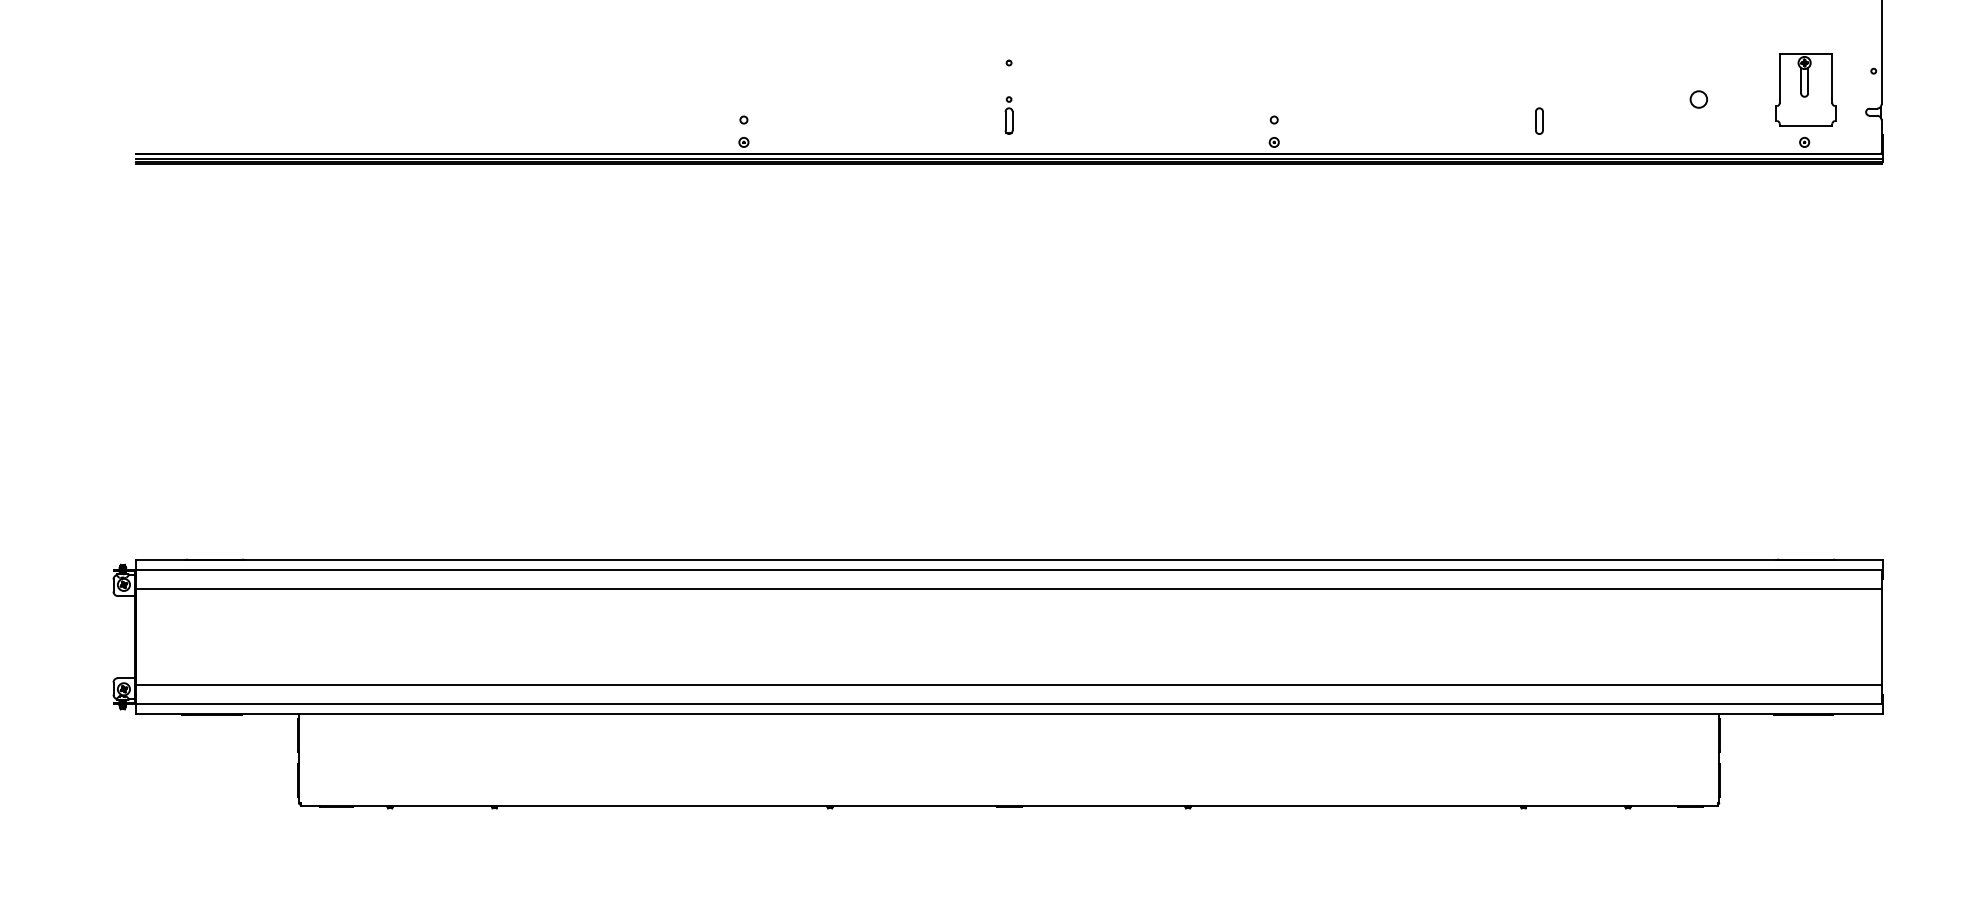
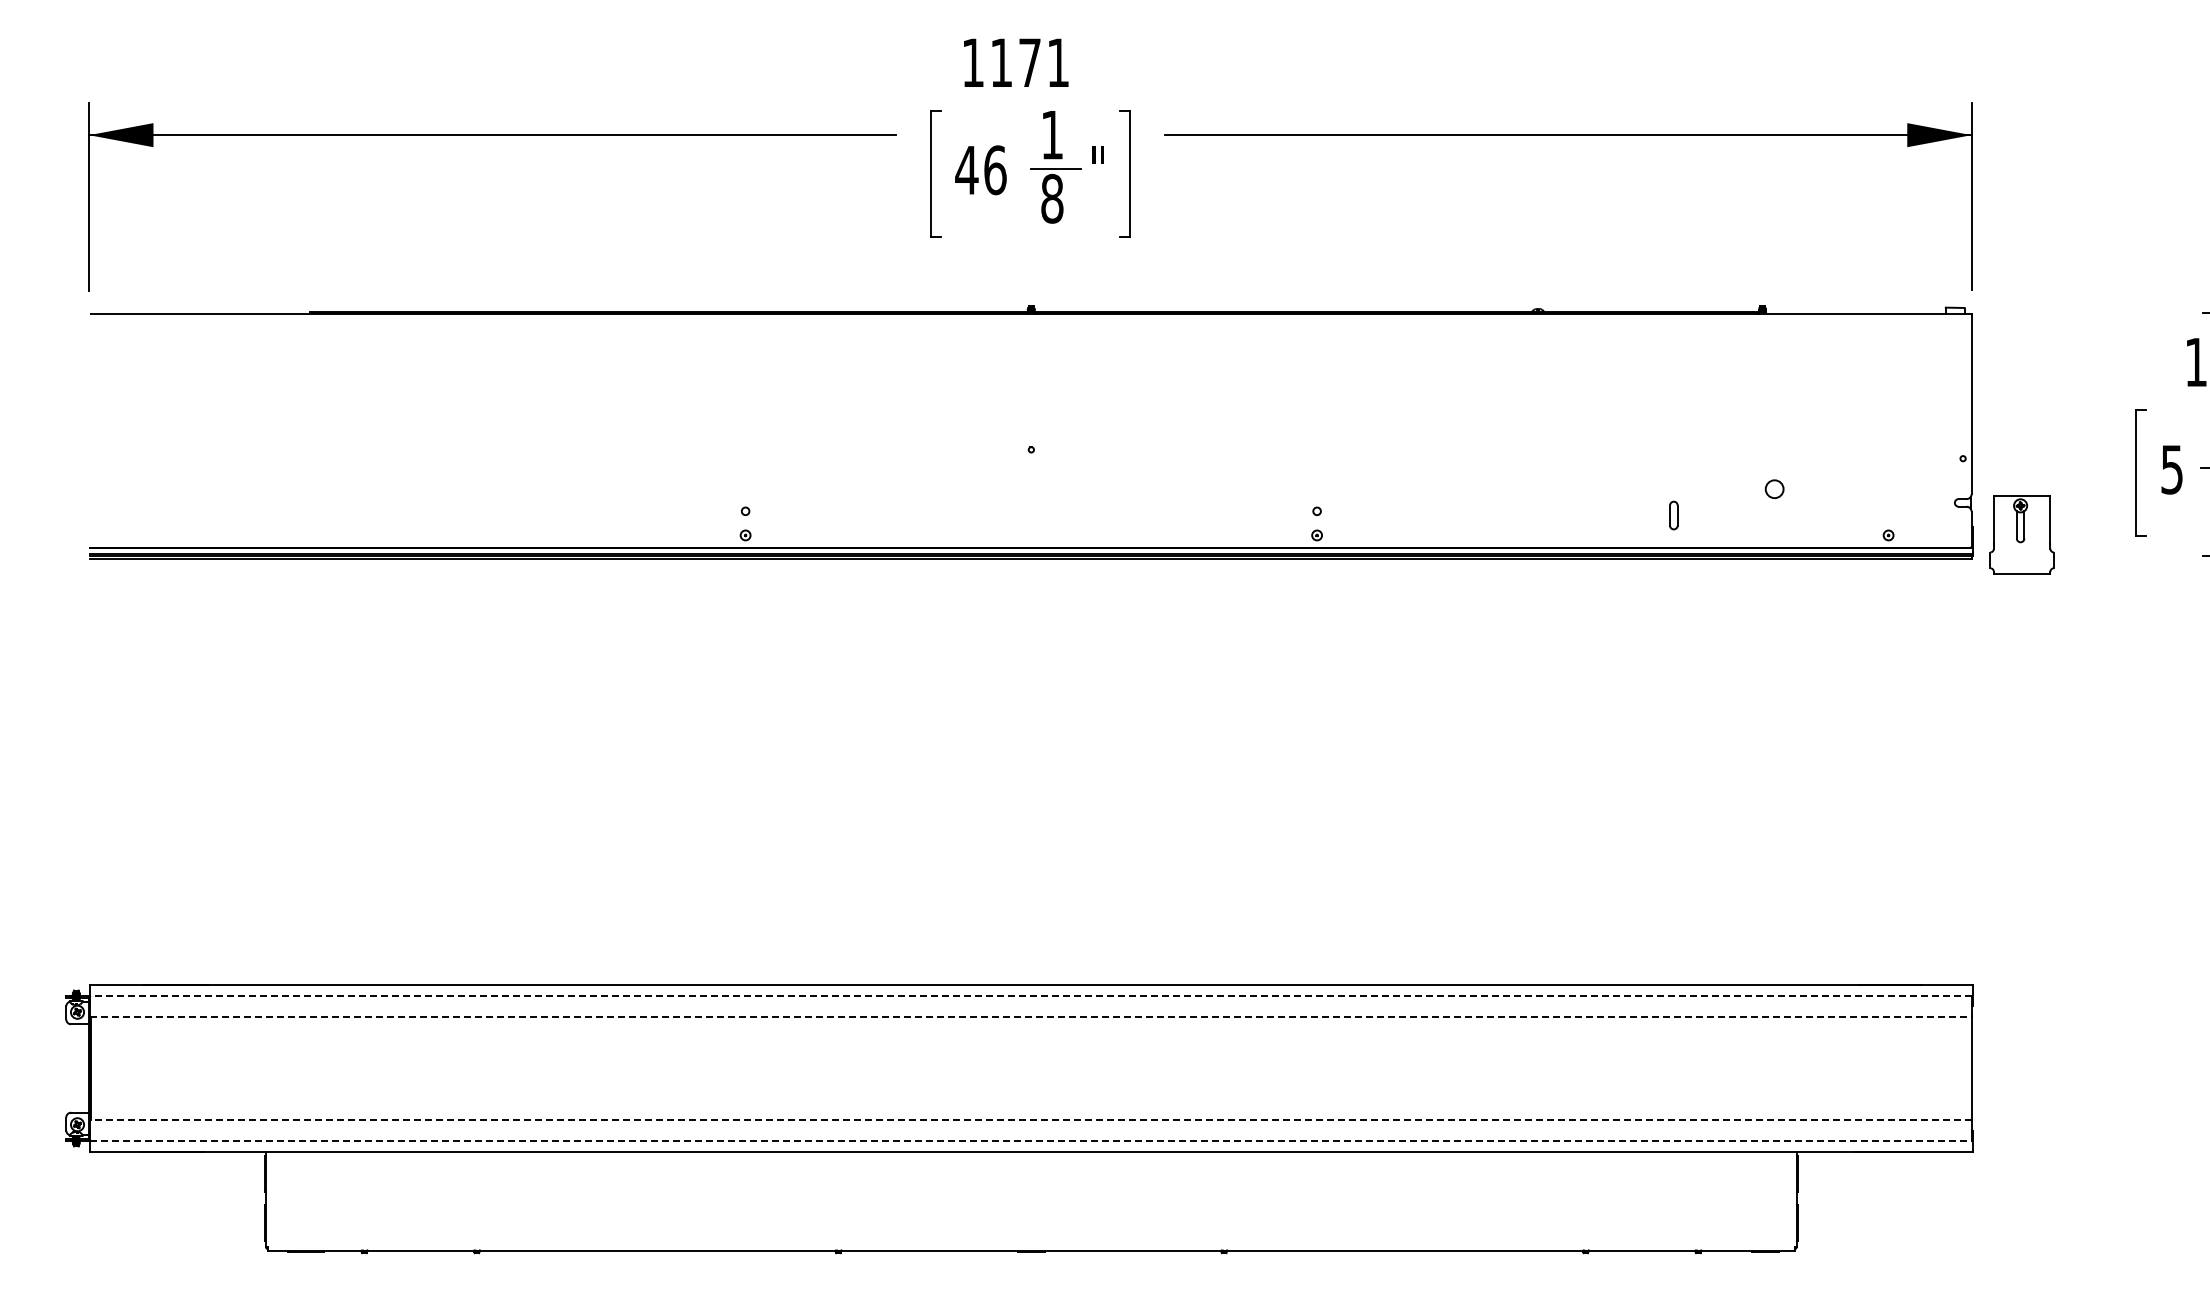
part: (1805, 89) -> (2021, 534), moved
part: (1008, 115) -> (1030, 506), removed
part: (1539, 121) -> (1673, 515), moved
line: (1009, 569) -> (1031, 995), solid -> dashed
line: (1009, 589) -> (1031, 1017), solid -> dashed
line: (1009, 684) -> (1031, 1119), solid -> dashed
line: (1009, 704) -> (1031, 1141), solid -> dashed

